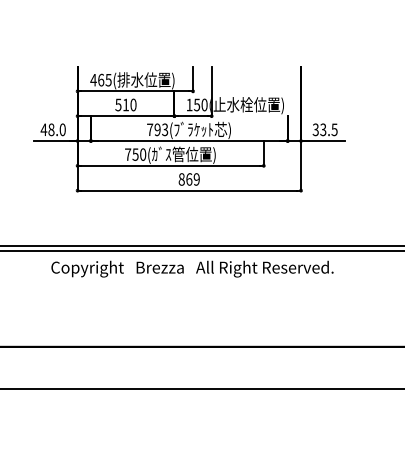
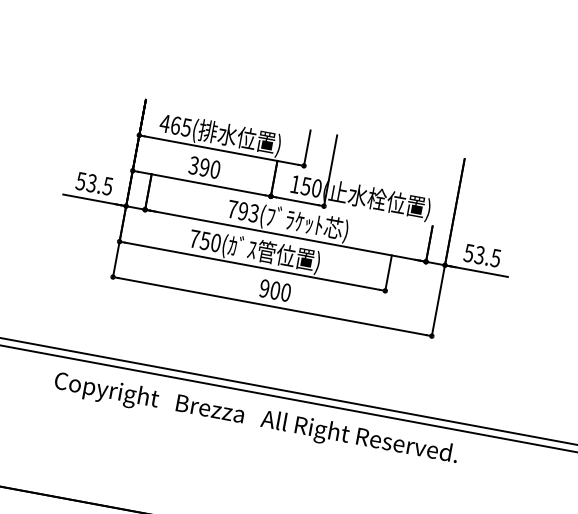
text: (121, 104) -> (198, 165), 510 -> 390
text: (52, 129) -> (93, 183), 48.0 -> 53.5
text: (315, 129) -> (468, 252), 33.5 -> 53.5
text: (188, 179) -> (274, 290), 869 -> 900

